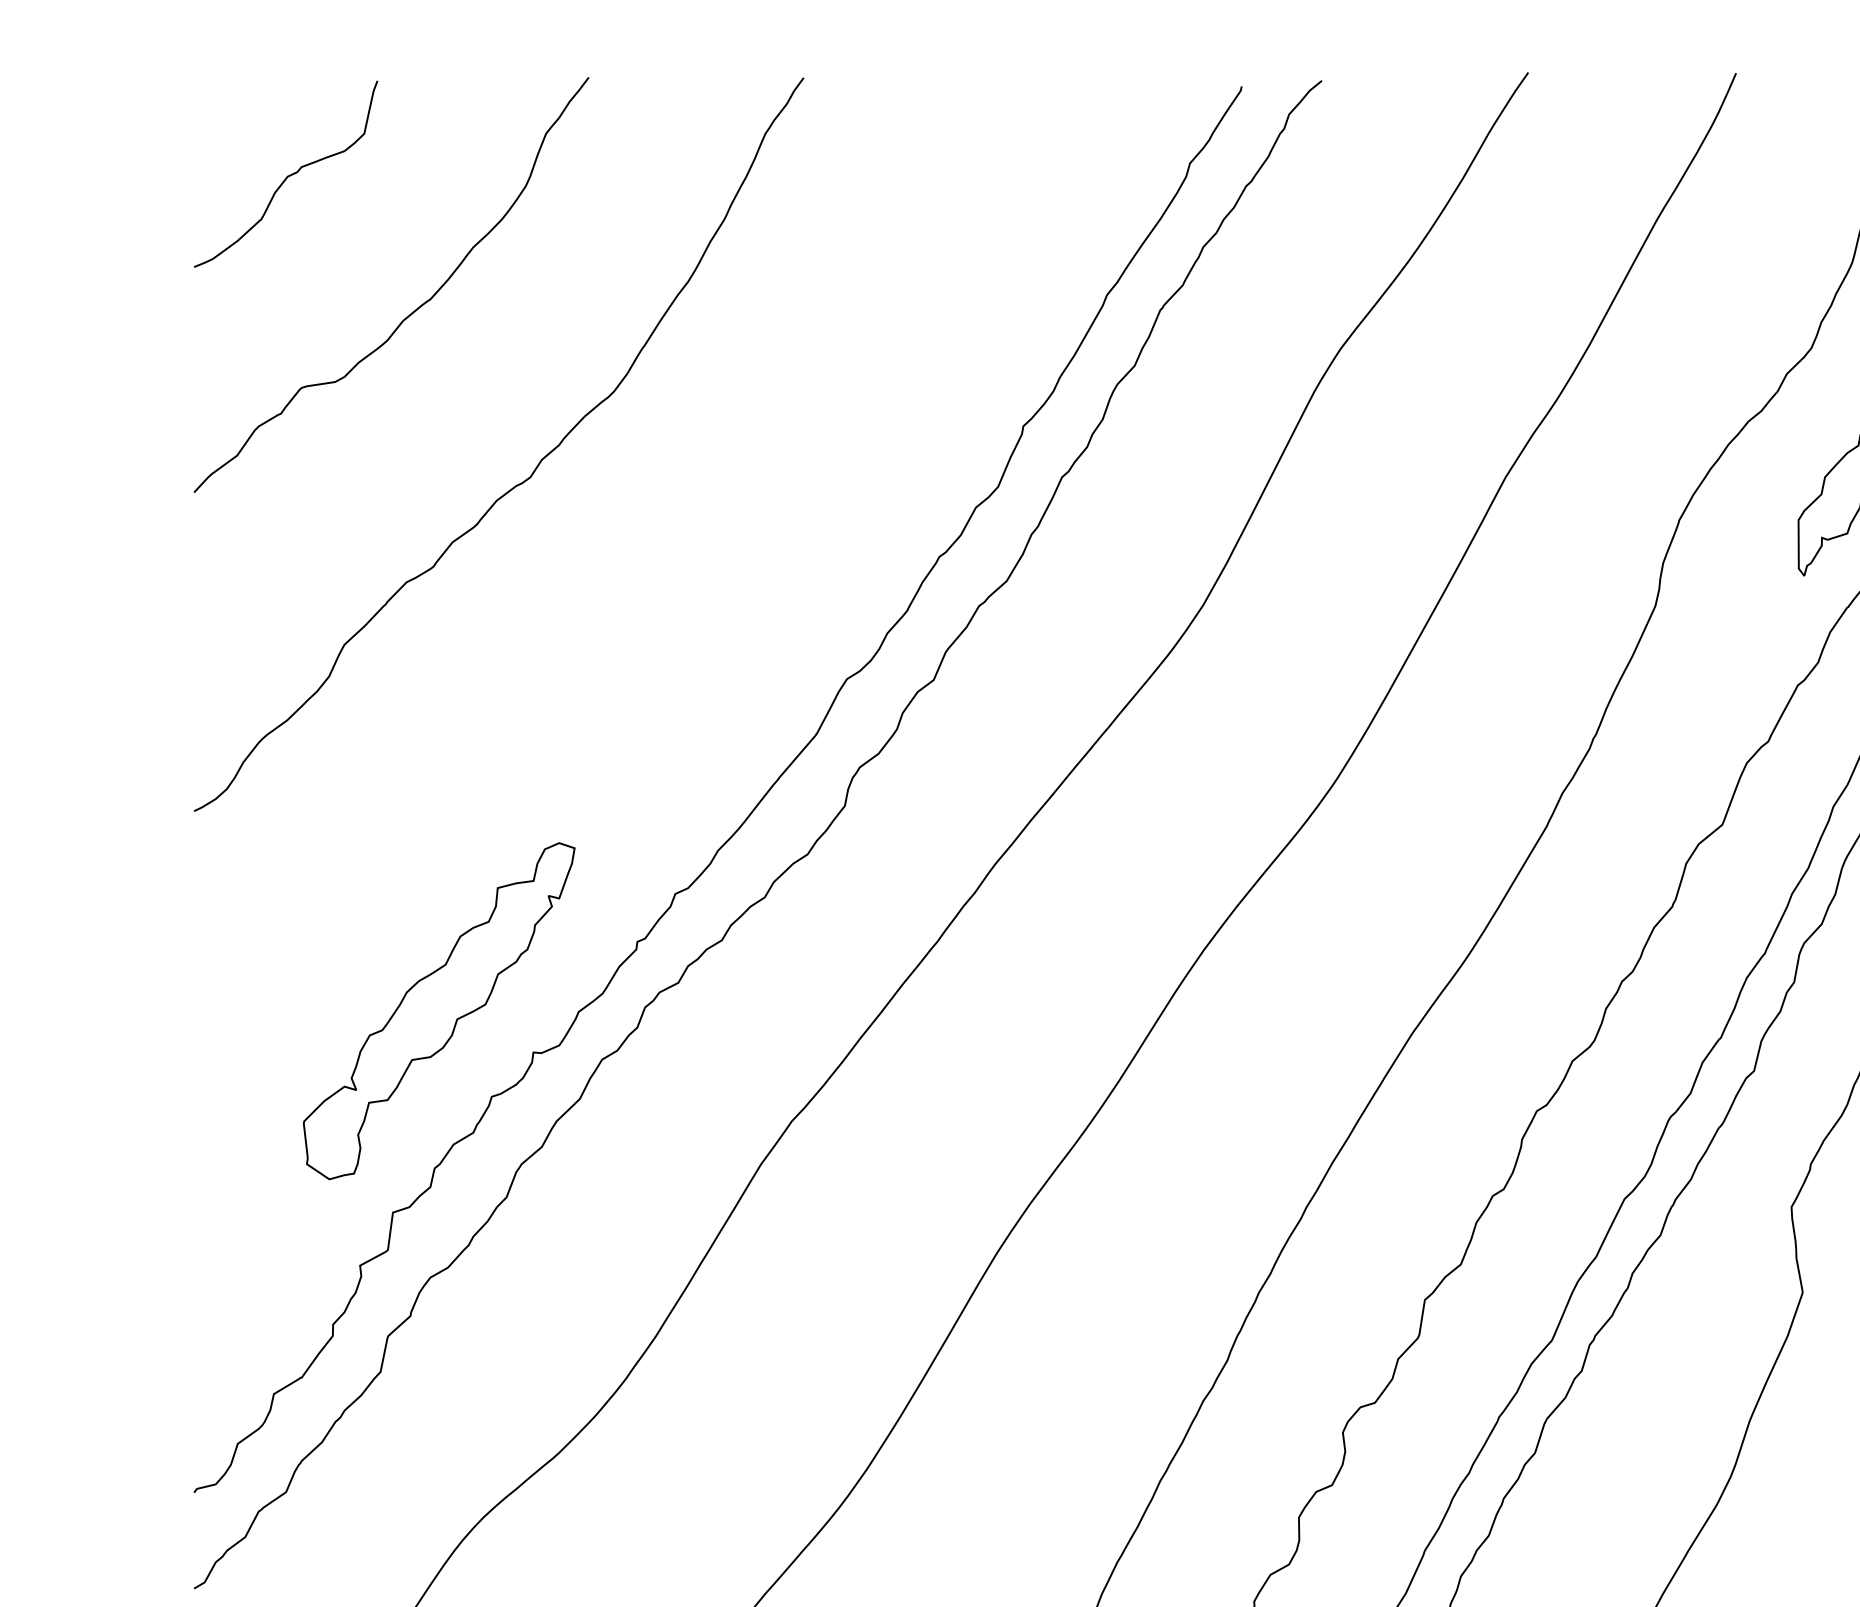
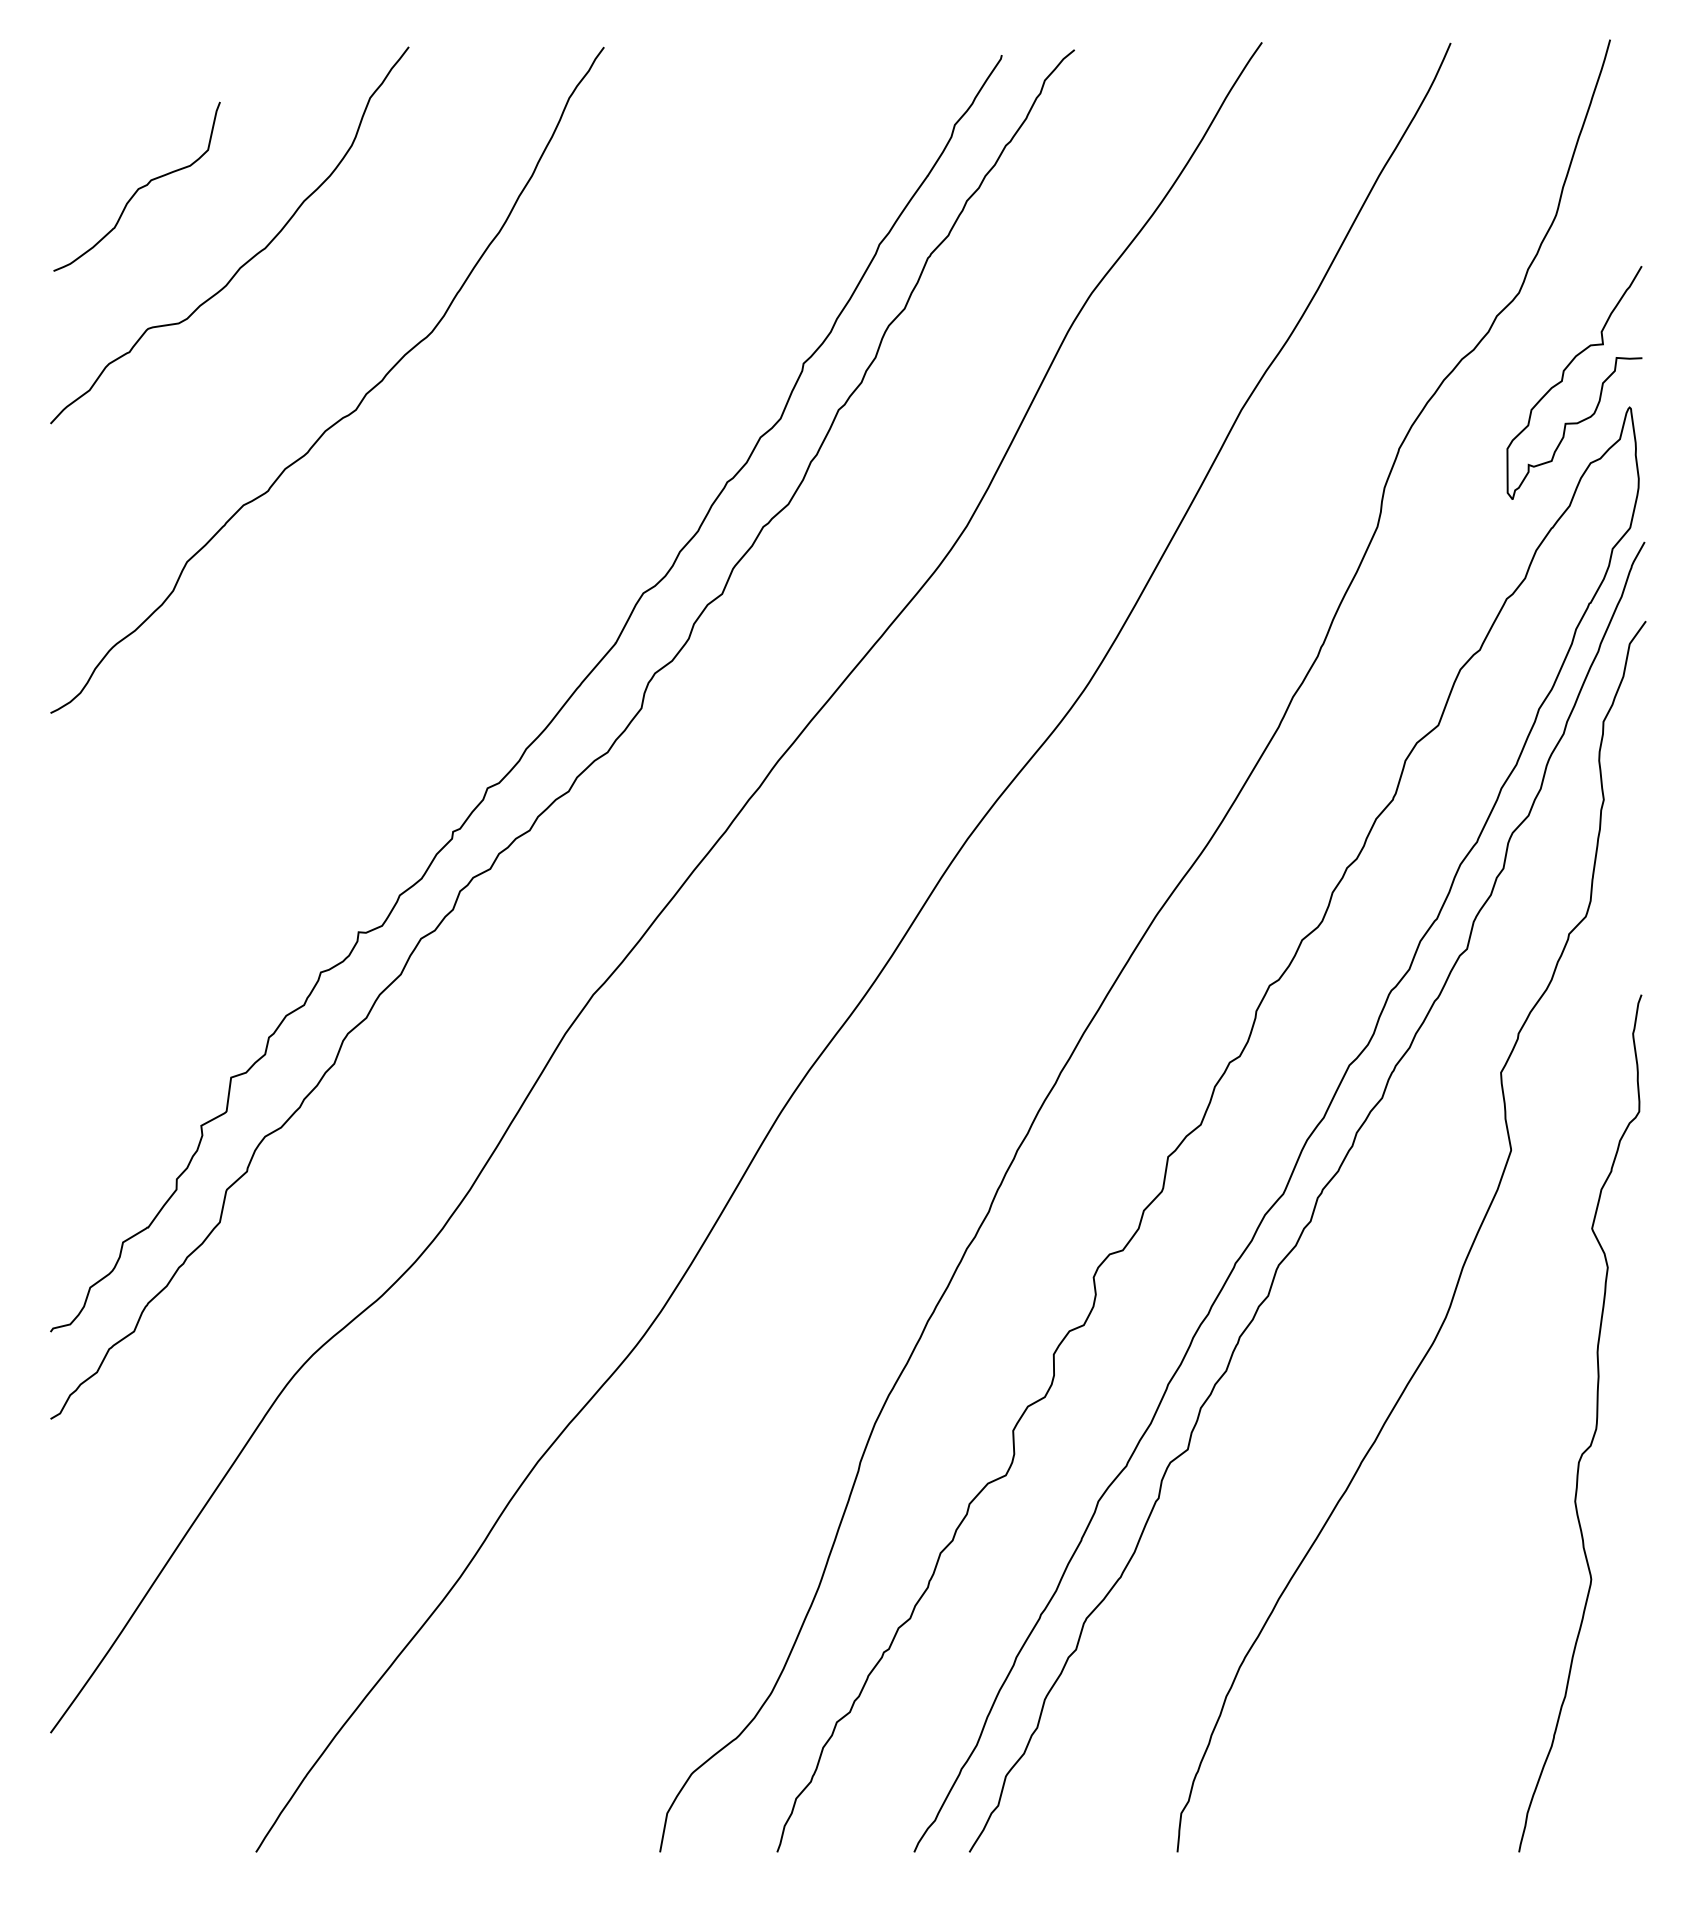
curve: (286, 176) -> (137, 188), moved
part: (439, 1010) -> (273, 894), removed

